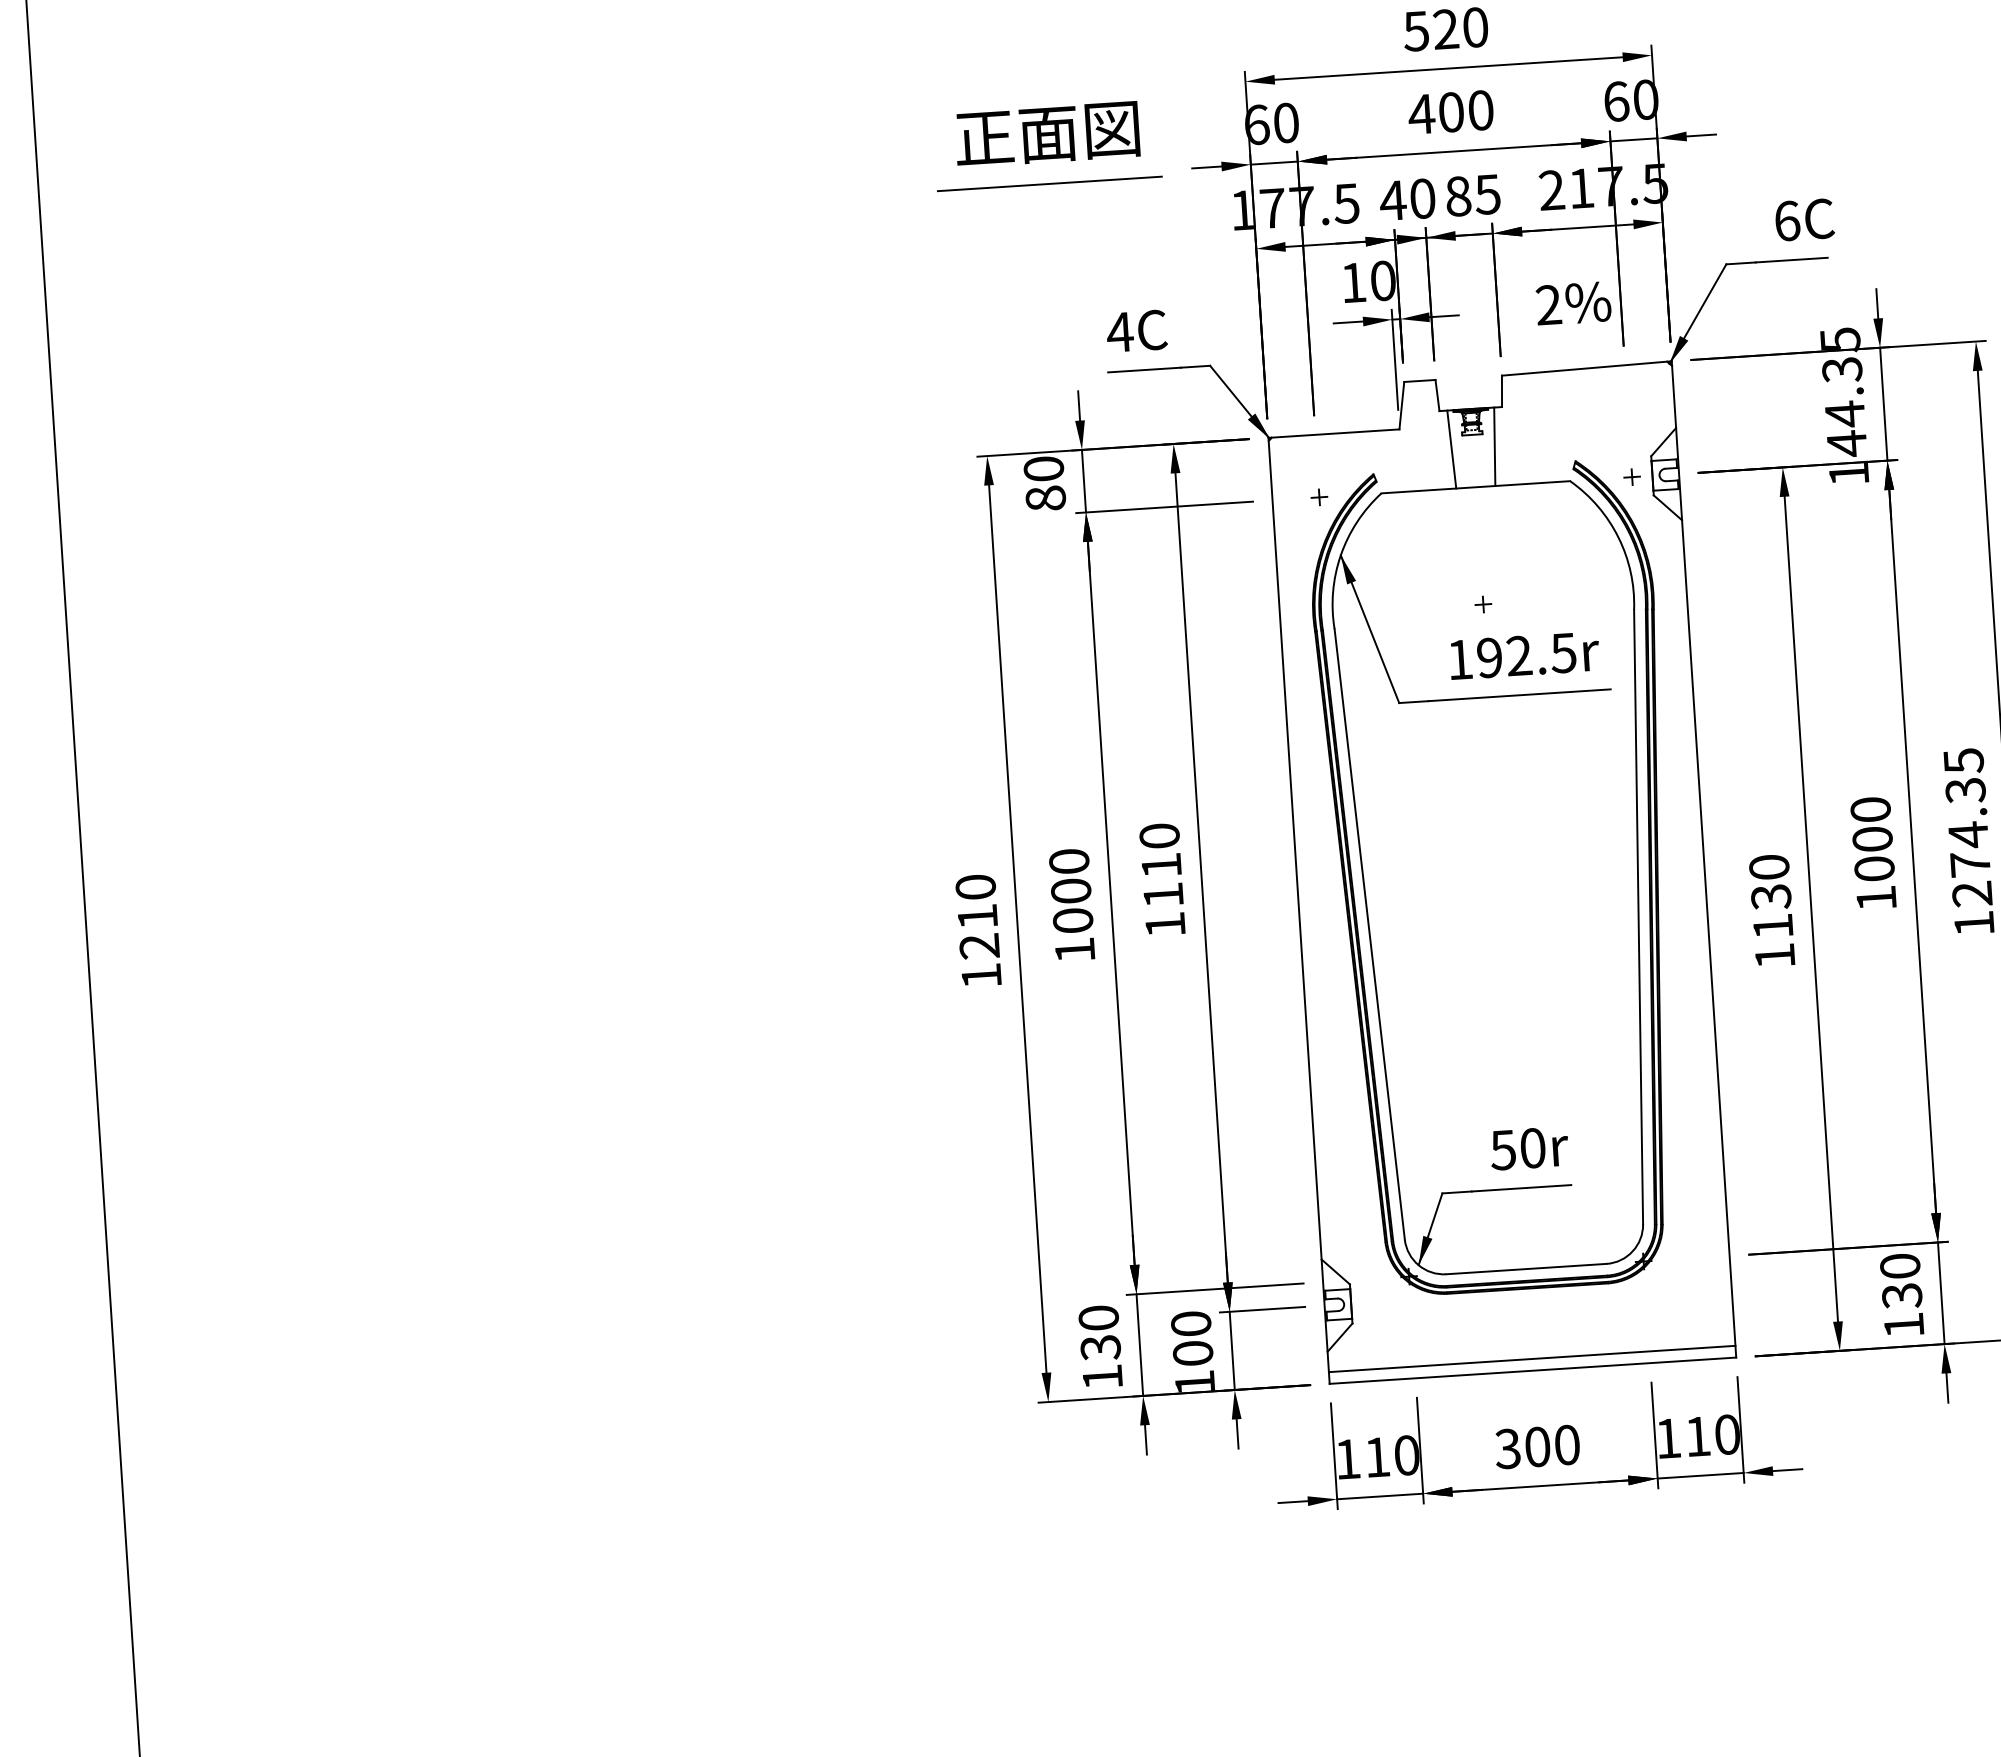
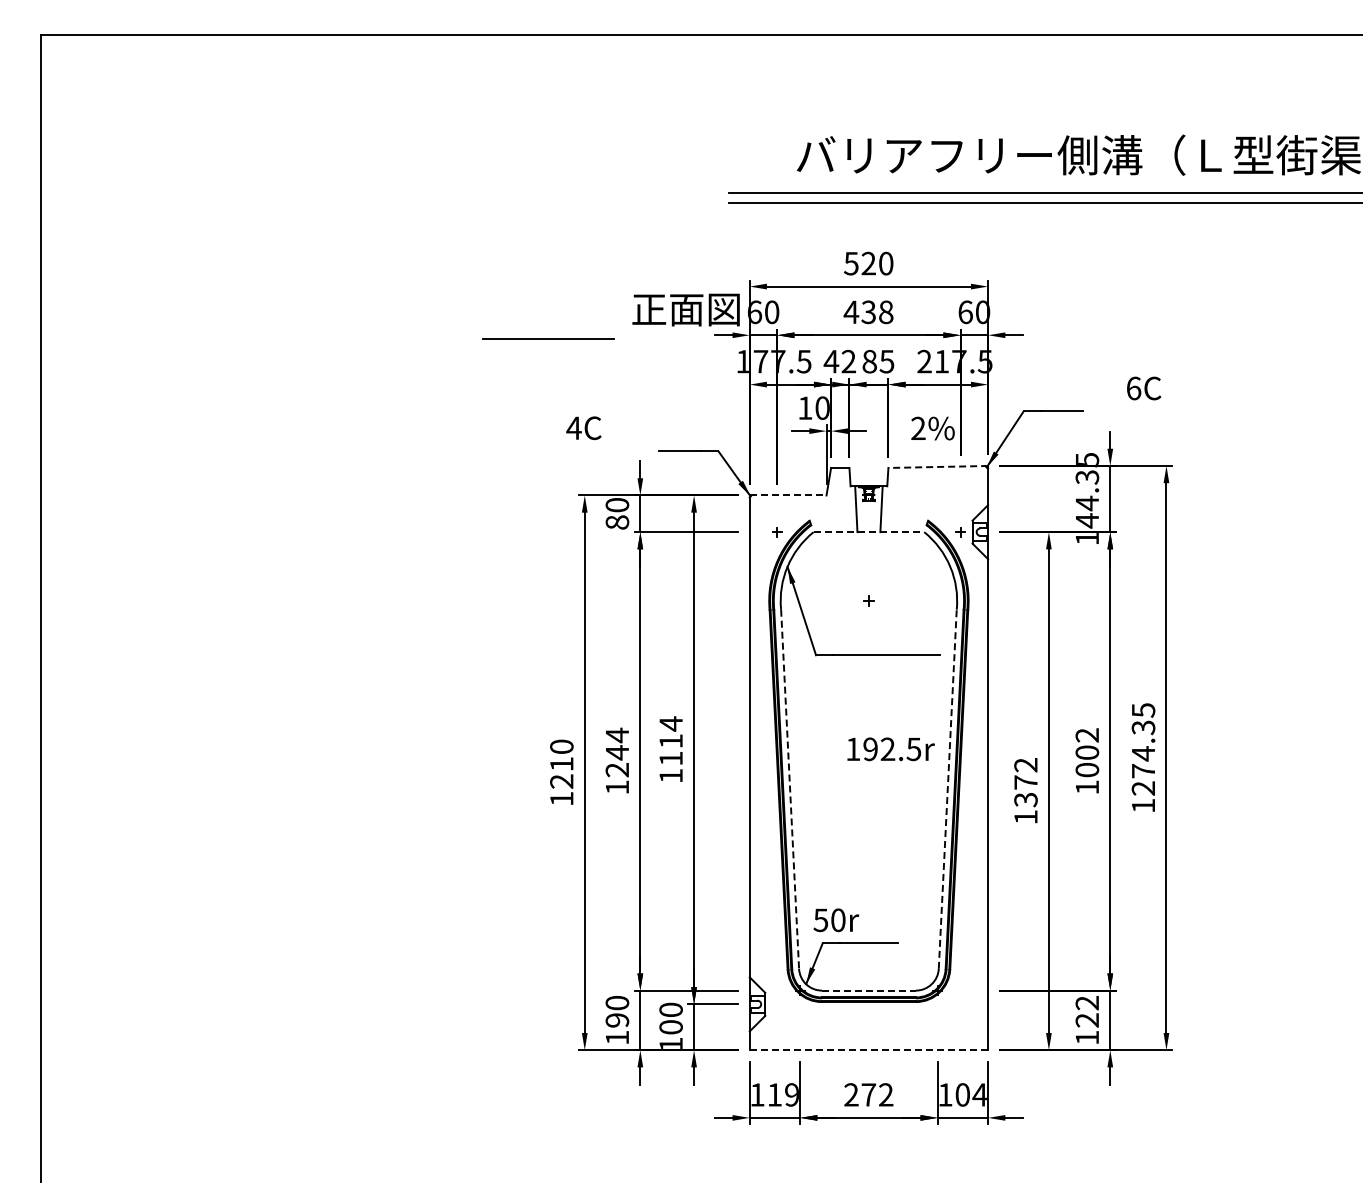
text: (1466, 111) -> (877, 312), 400 -> 438
text: (1046, 133) -> (685, 309), moved
line: (1049, 183) -> (548, 338), moved
text: (1422, 198) -> (848, 361), 40 -> 42
text: (1805, 219) -> (1144, 388), moved
text: (1136, 331) -> (583, 428), moved
line: (1587, 367) -> (938, 466), solid -> dashed
line: (1334, 433) -> (788, 495), solid -> dashed
line: (1476, 487) -> (869, 532), solid -> dashed
text: (1523, 656) -> (890, 749), moved
text: (1870, 809) -> (1087, 735), 1000 -> 1002
text: (1158, 835) -> (670, 723), 1110 -> 1114
text: (1071, 890) -> (617, 752), 1000 -> 1244
text: (1770, 896) -> (1025, 782), 1130 -> 1372
line: (1638, 917) -> (947, 789), solid -> dashed
line: (1370, 934) -> (790, 789), solid -> dashed
text: (1529, 1148) -> (836, 920), moved
line: (1525, 1268) -> (868, 990), solid -> dashed
text: (1901, 1280) -> (1087, 1011), 130 -> 122
text: (1100, 1347) -> (617, 1020), 130 -> 190
line: (1531, 1359) -> (868, 1043), removed
line: (1532, 1371) -> (868, 1050), solid -> dashed
text: (1711, 1435) -> (970, 1094), 110 -> 104
text: (1537, 1446) -> (868, 1094), 300 -> 272
text: (1405, 1454) -> (791, 1094), 110 -> 119

